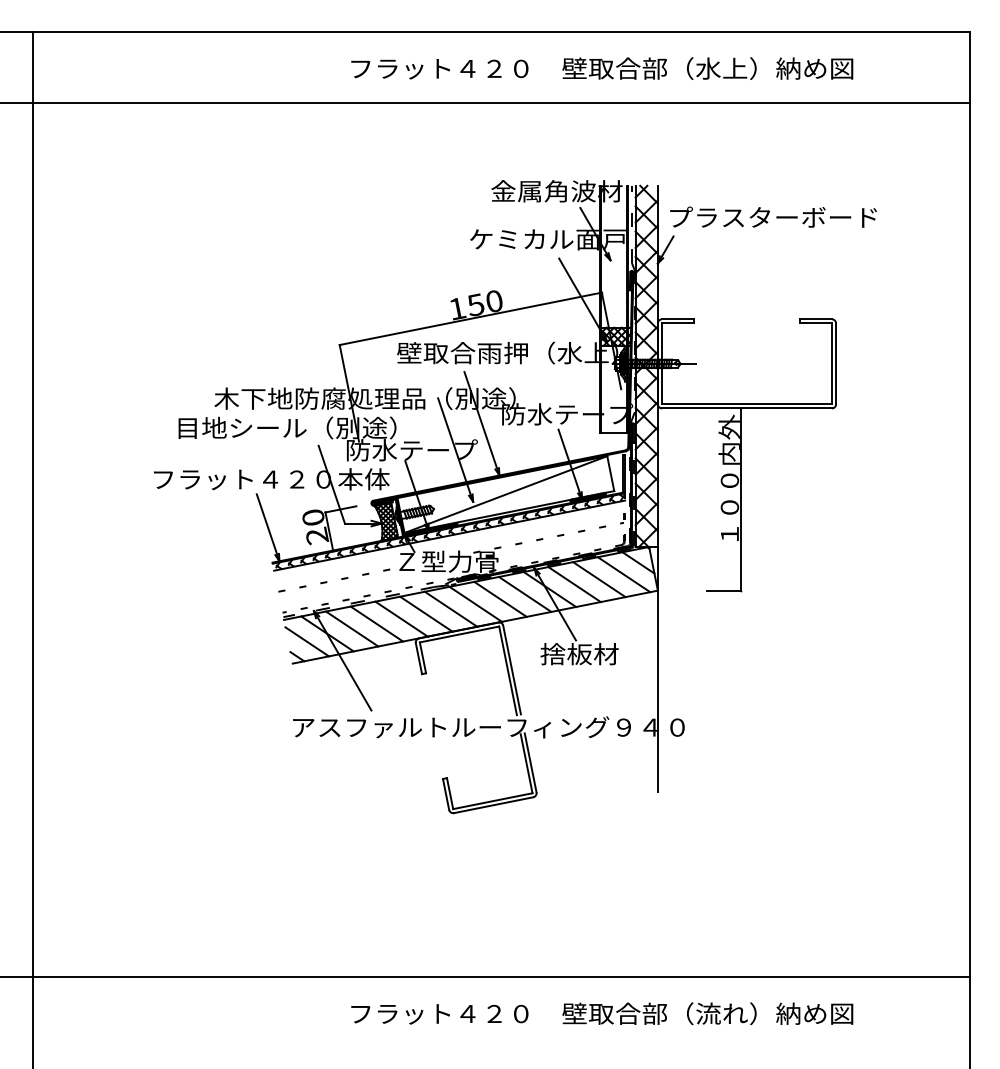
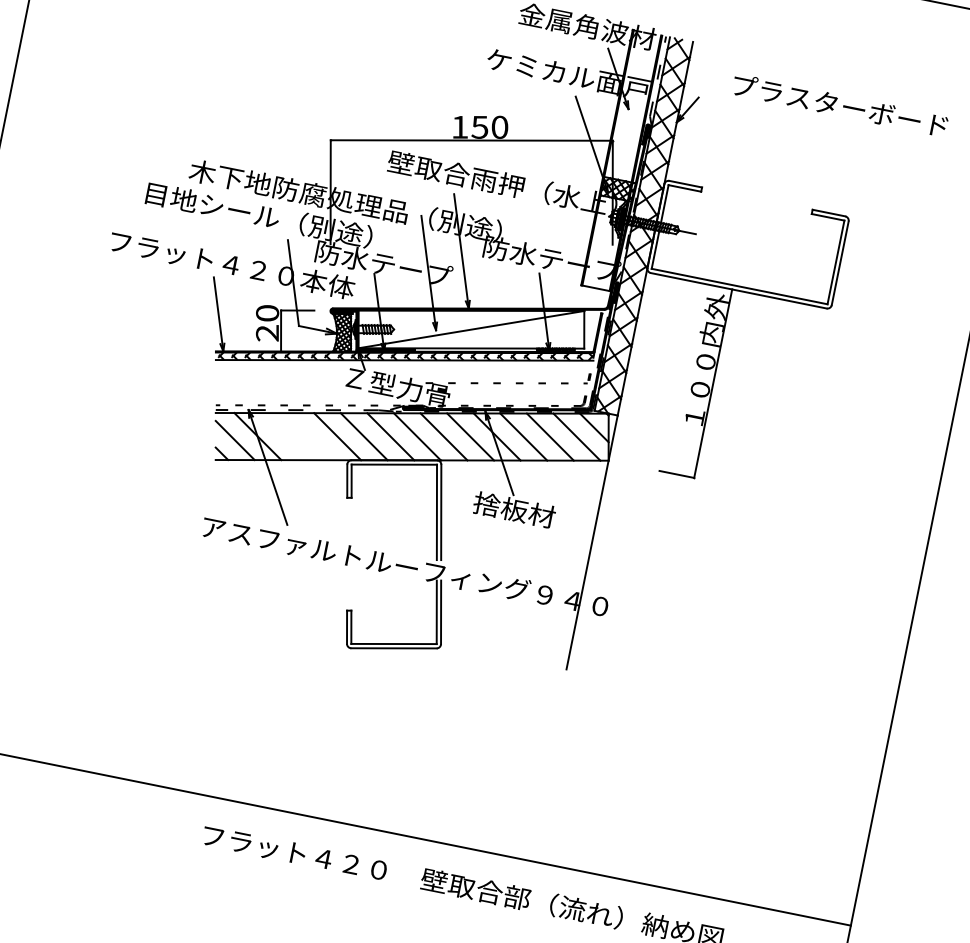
text: (773, 216) -> (840, 104), moved
line: (341, 579) -> (283, 383), removed
line: (376, 623) -> (310, 435), removed
line: (351, 628) -> (283, 435), removed

